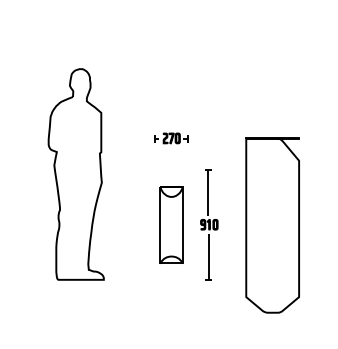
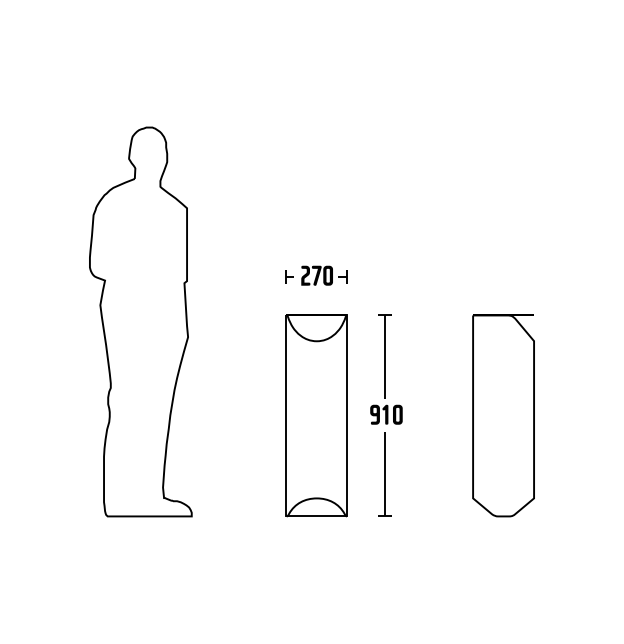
part: (171, 138) -> (316, 275), moved
part: (171, 224) -> (316, 414), size x1.43
part: (272, 224) -> (503, 414), size x0.62

